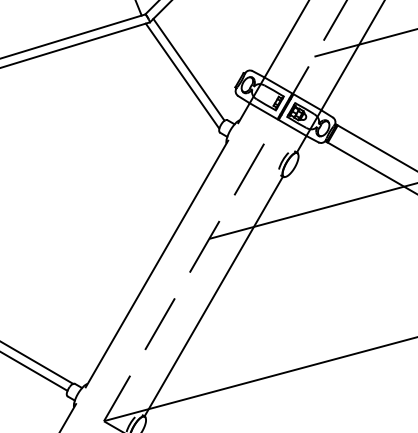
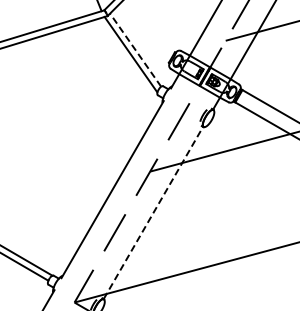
line: (188, 70) -> (135, 50), solid -> dashed
line: (213, 295) -> (153, 212), solid -> dashed

